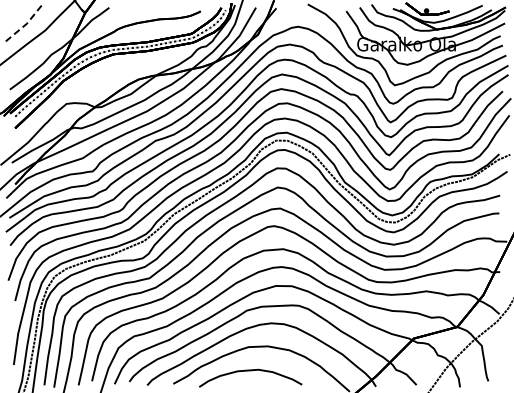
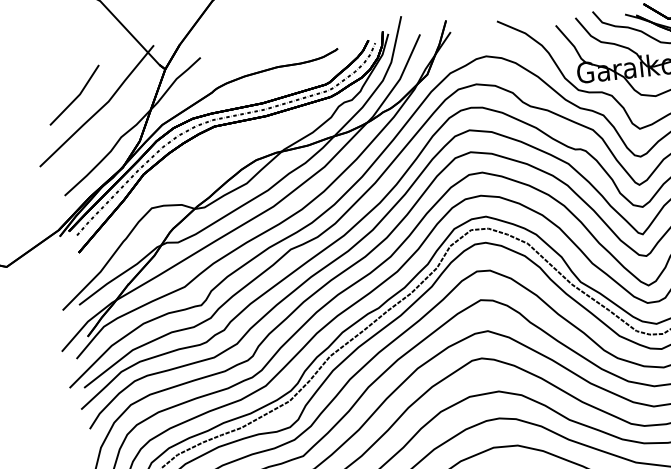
line: (25, 24) -> (77, 95), dashed -> solid

